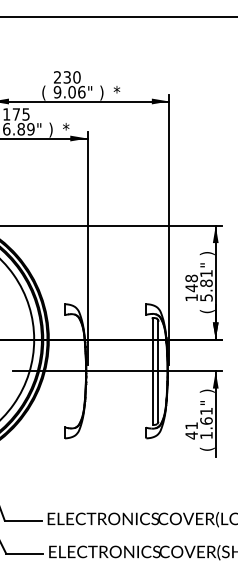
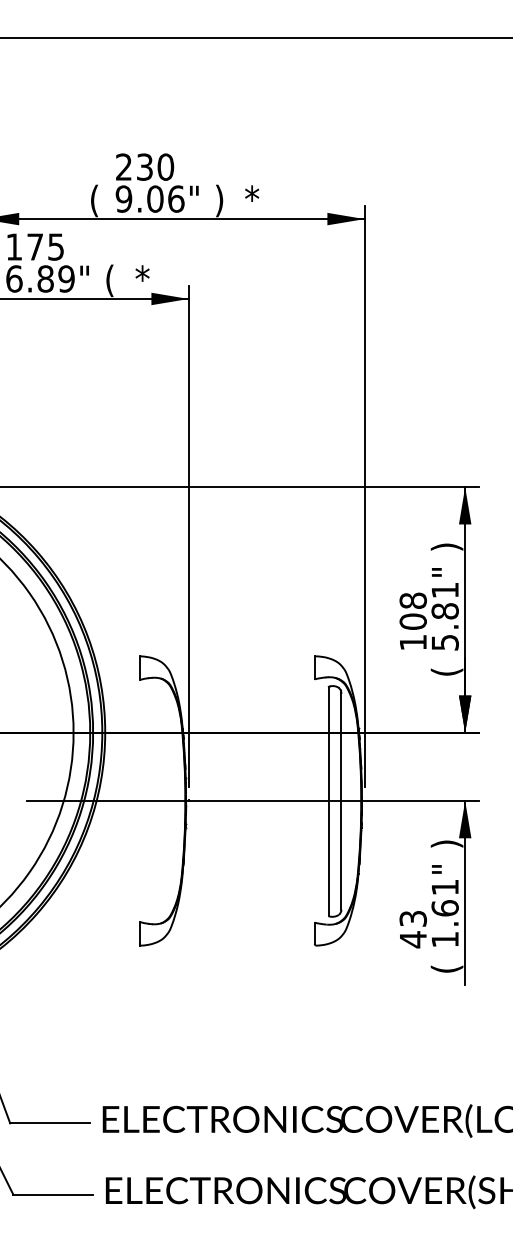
text: (50, 129) -> (108, 279), ) -> (
text: (191, 288) -> (412, 622), 148 -> 108
text: (191, 425) -> (412, 917), 41 -> 43

